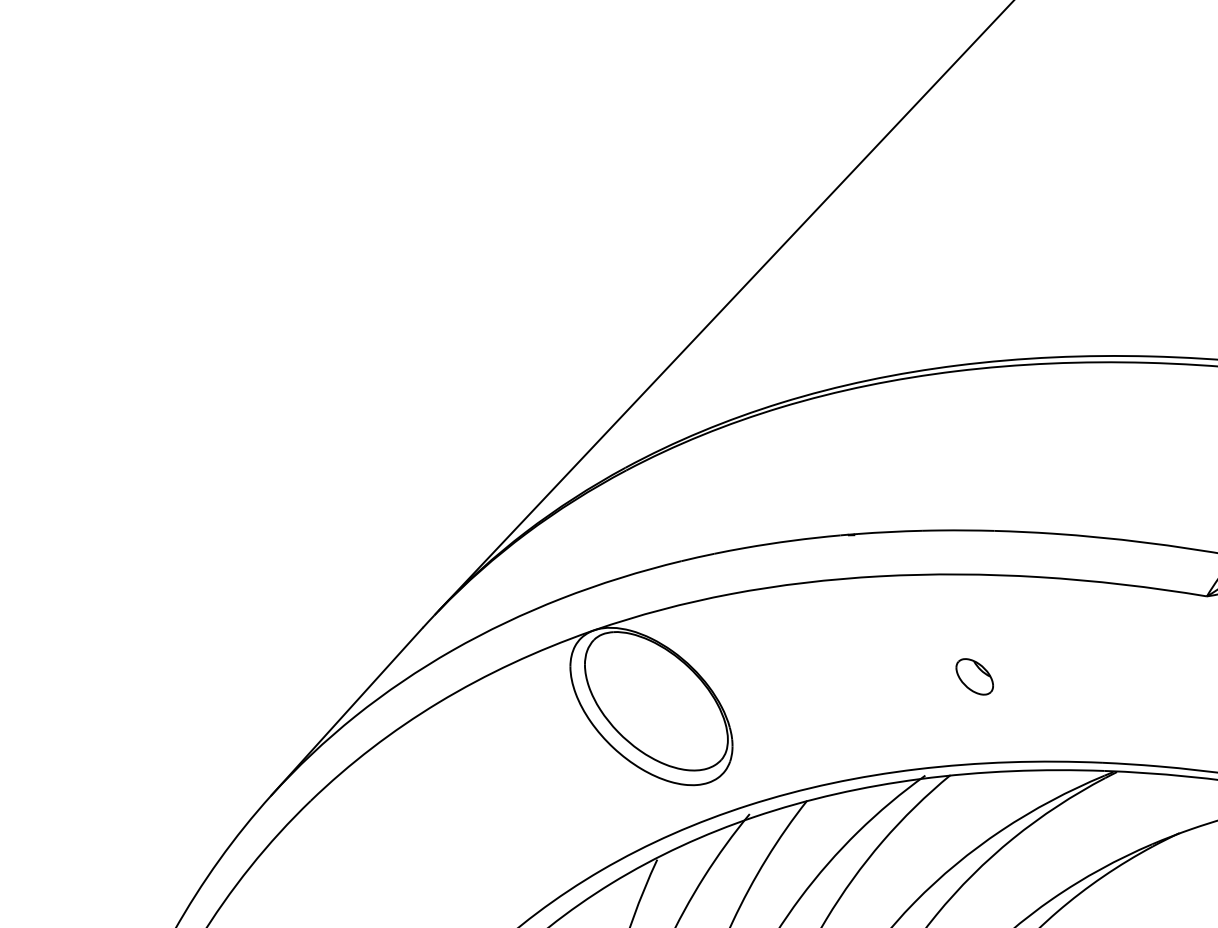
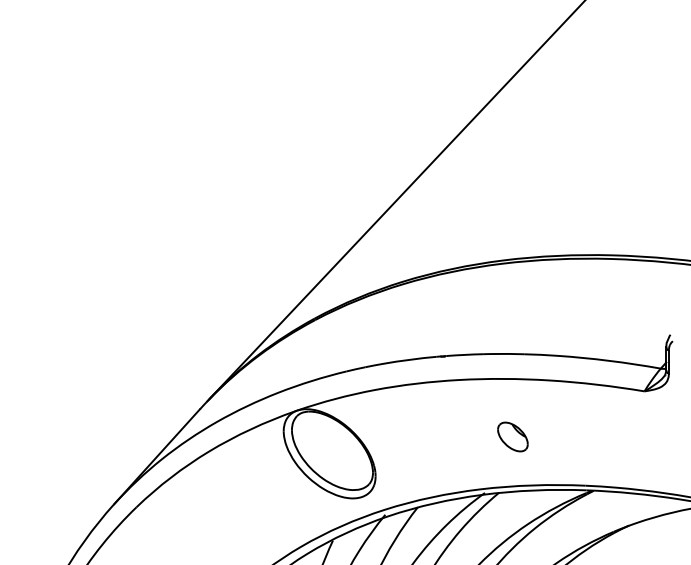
part: (973, 675) -> (512, 436), size x1.43

